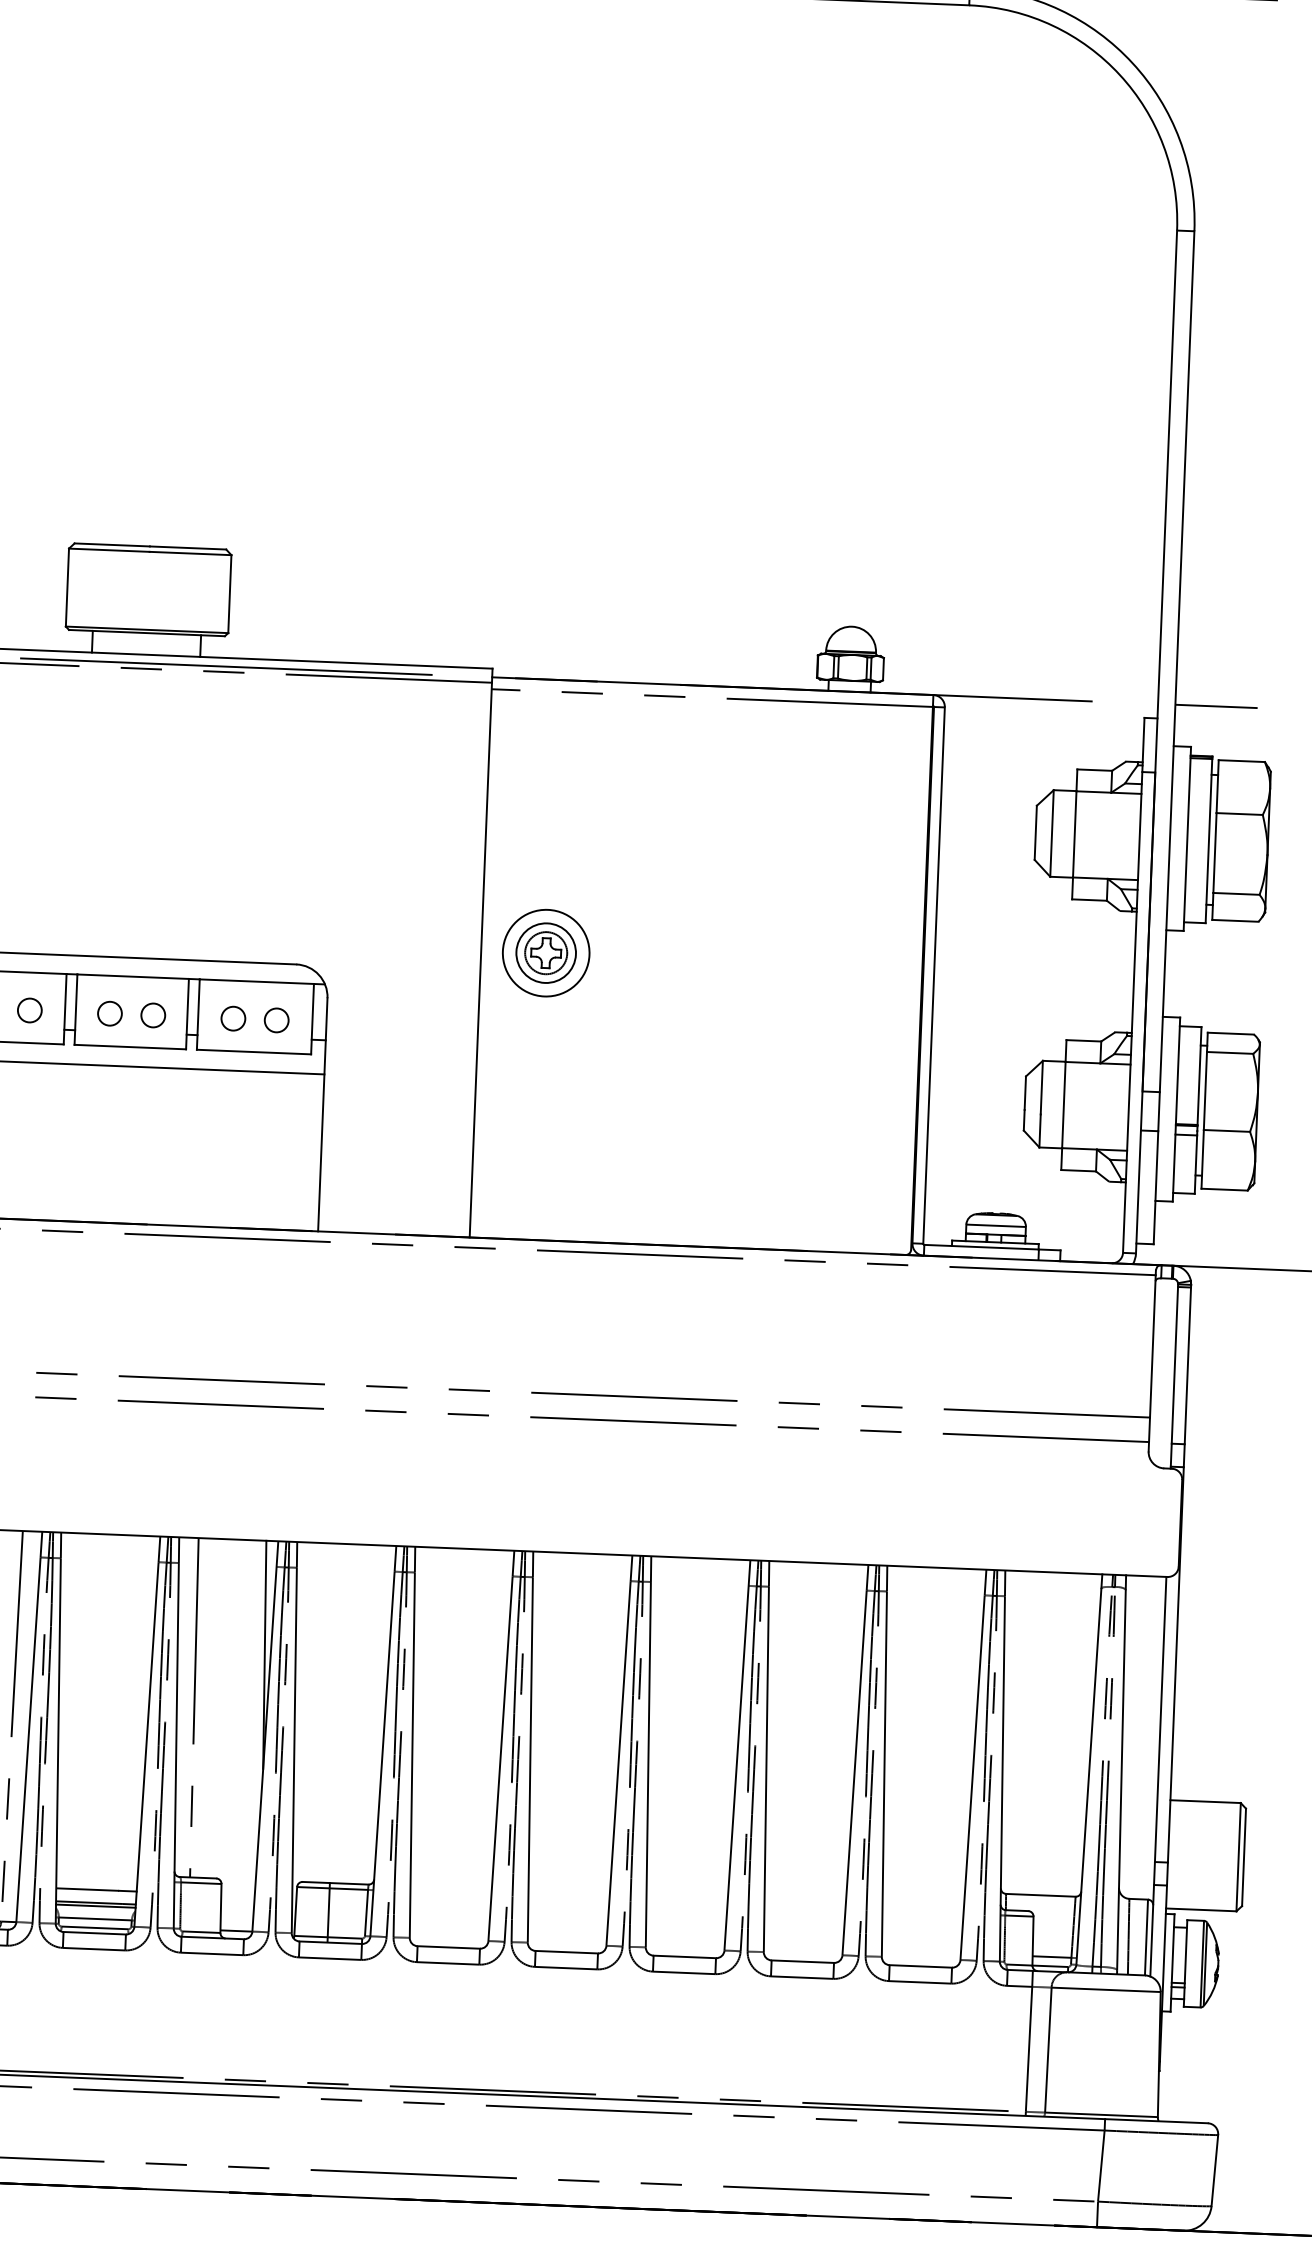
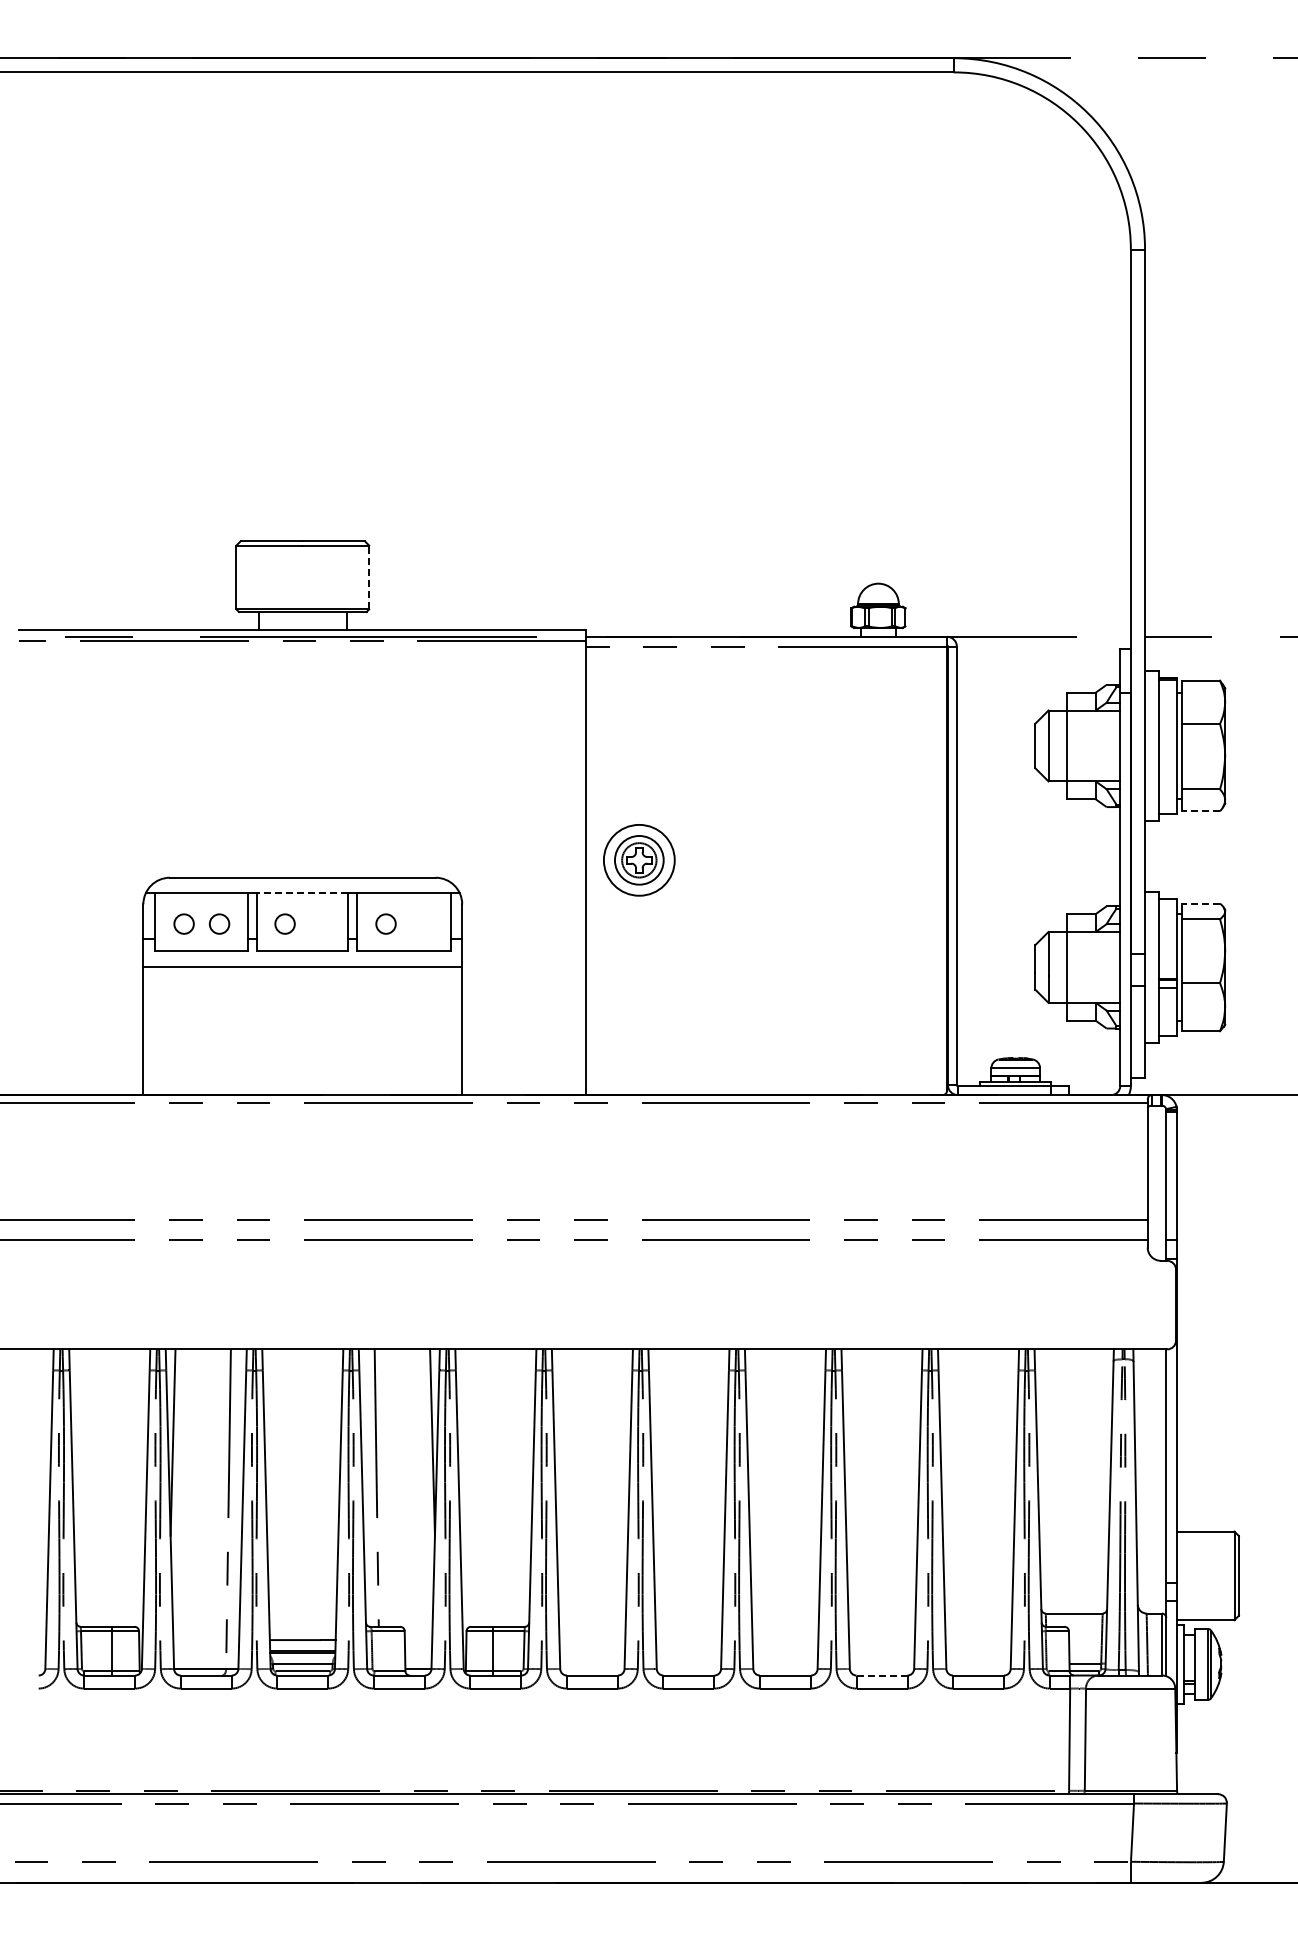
line: (230, 594) -> (369, 577), solid -> dashed
line: (1235, 921) -> (1201, 811), solid -> dashed
line: (132, 977) -> (302, 893), solid -> dashed
circle: (153, 1014) -> (320, 923), removed
circle: (276, 1019) -> (421, 923), removed
line: (1231, 1033) -> (1201, 903), solid -> dashed
line: (803, 1961) -> (882, 1675), solid -> dashed

